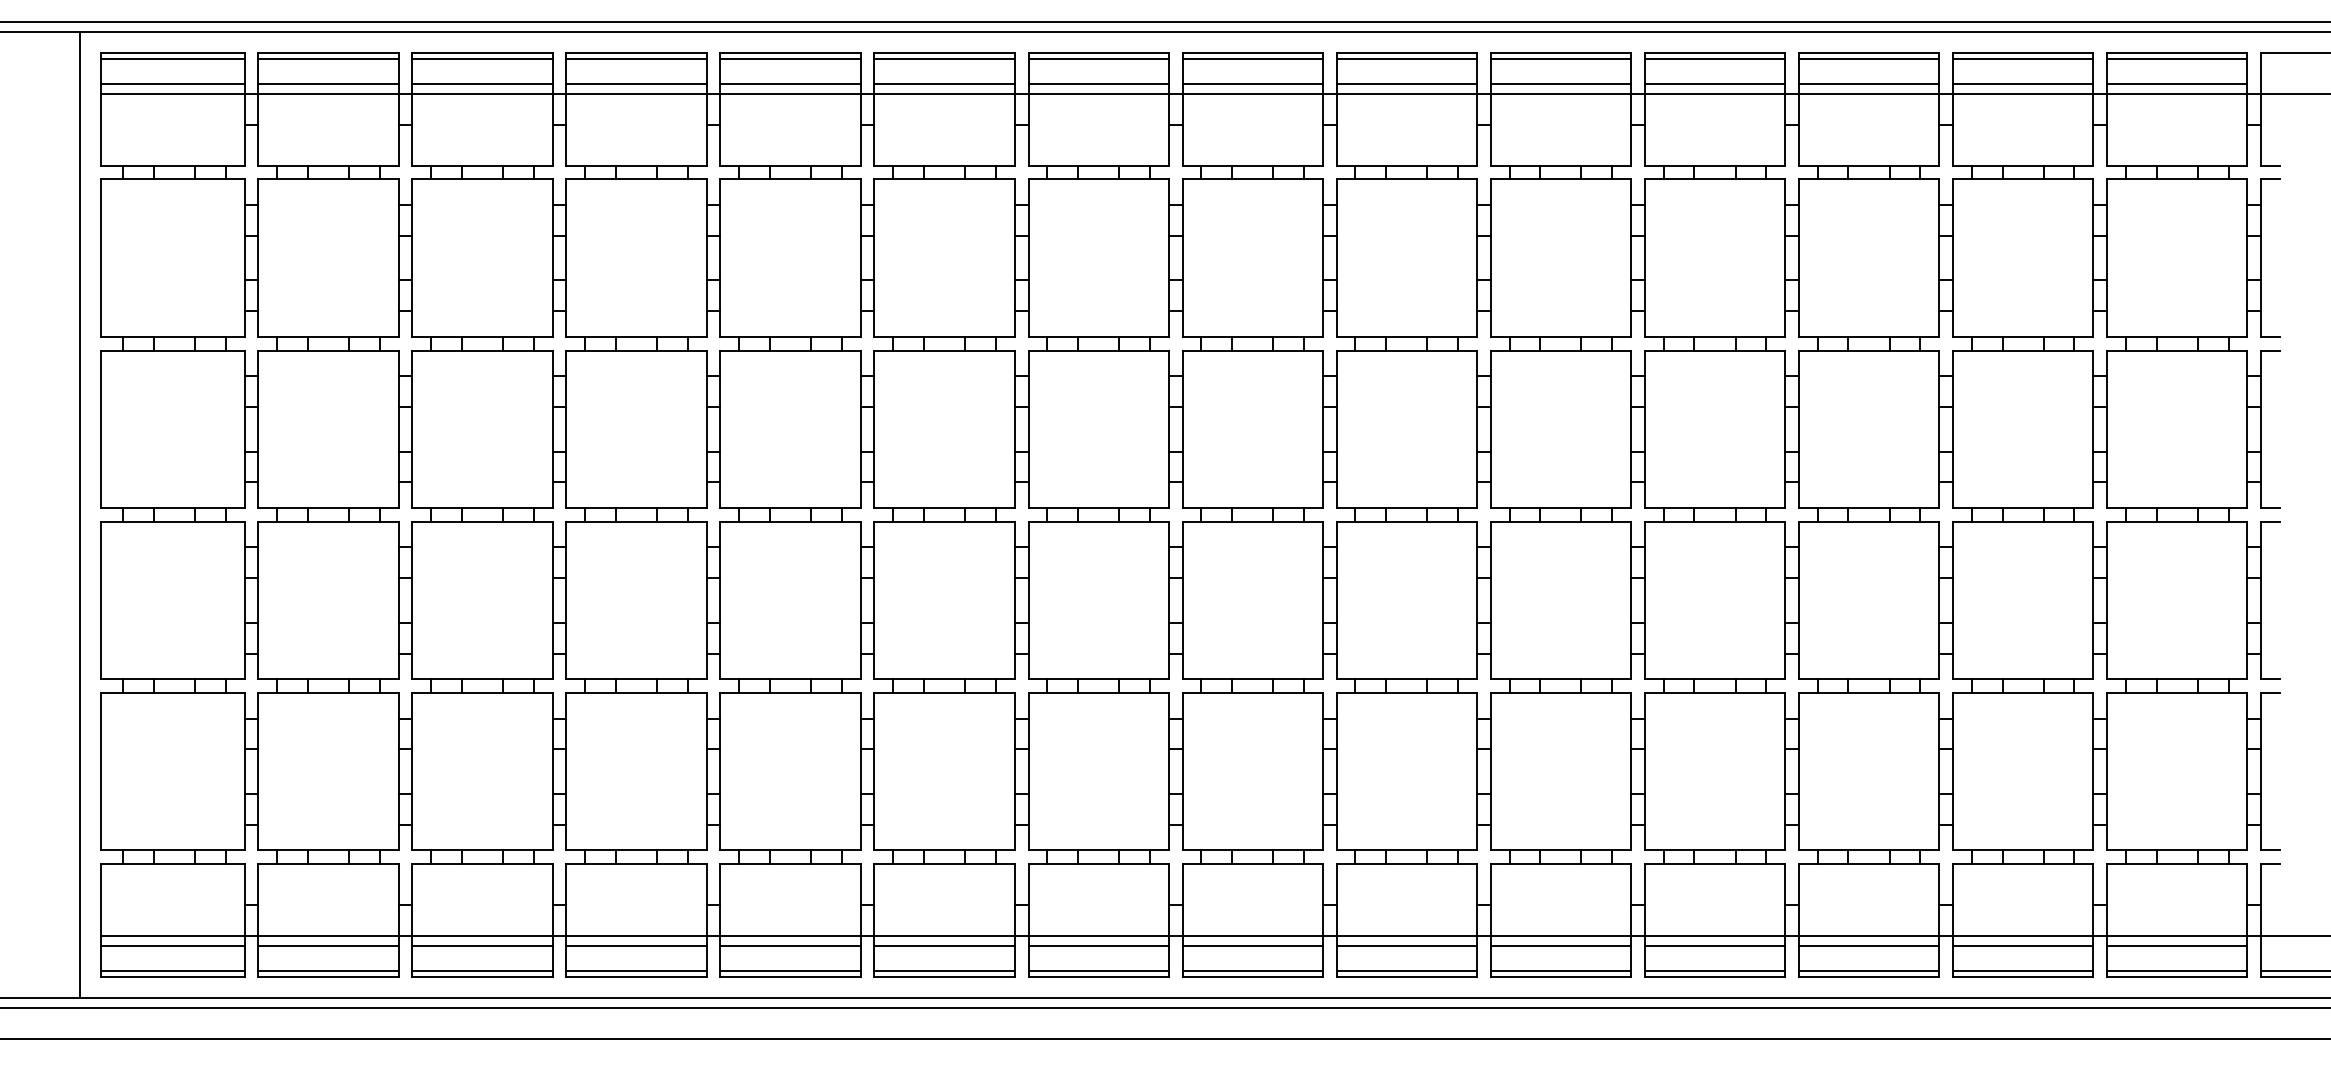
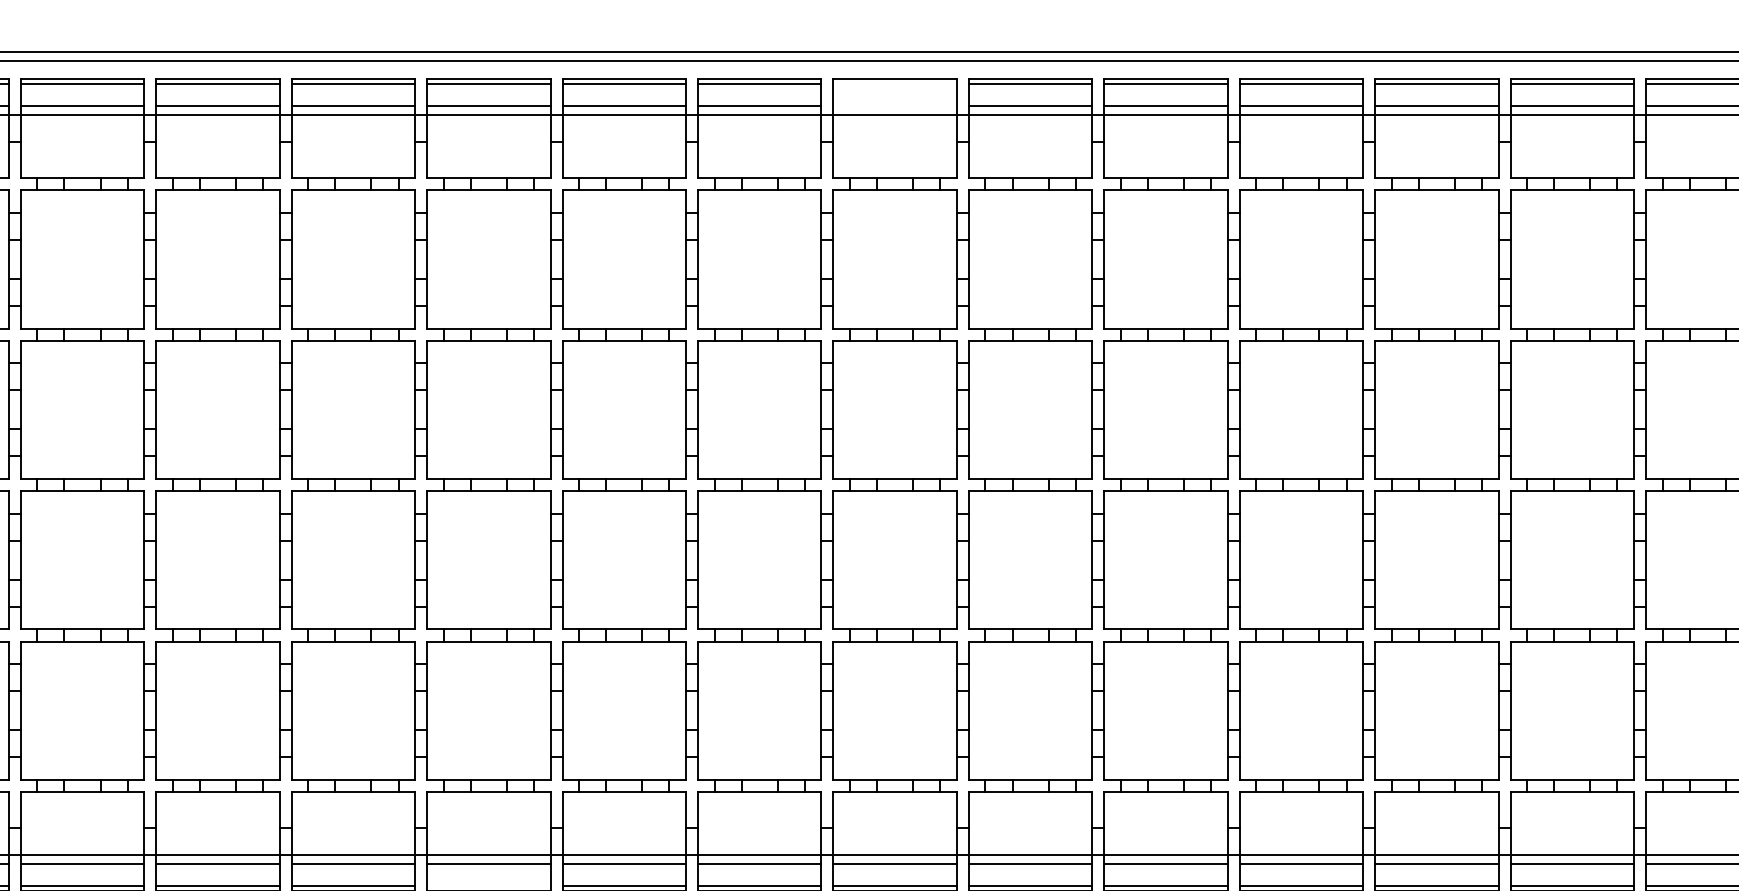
line: (1252, 58) -> (894, 83), removed
line: (1252, 83) -> (894, 105), removed
line: (790, 970) -> (488, 885), removed

